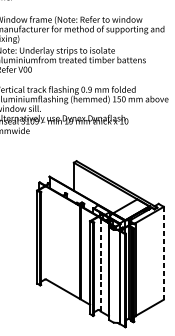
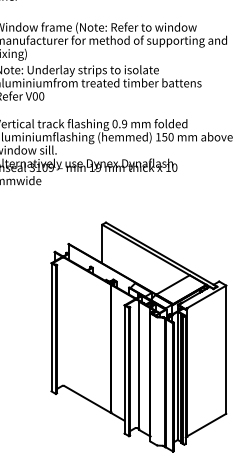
line: (163, 253) -> (226, 349), dashed -> solid
line: (100, 265) -> (139, 366), dashed -> solid

